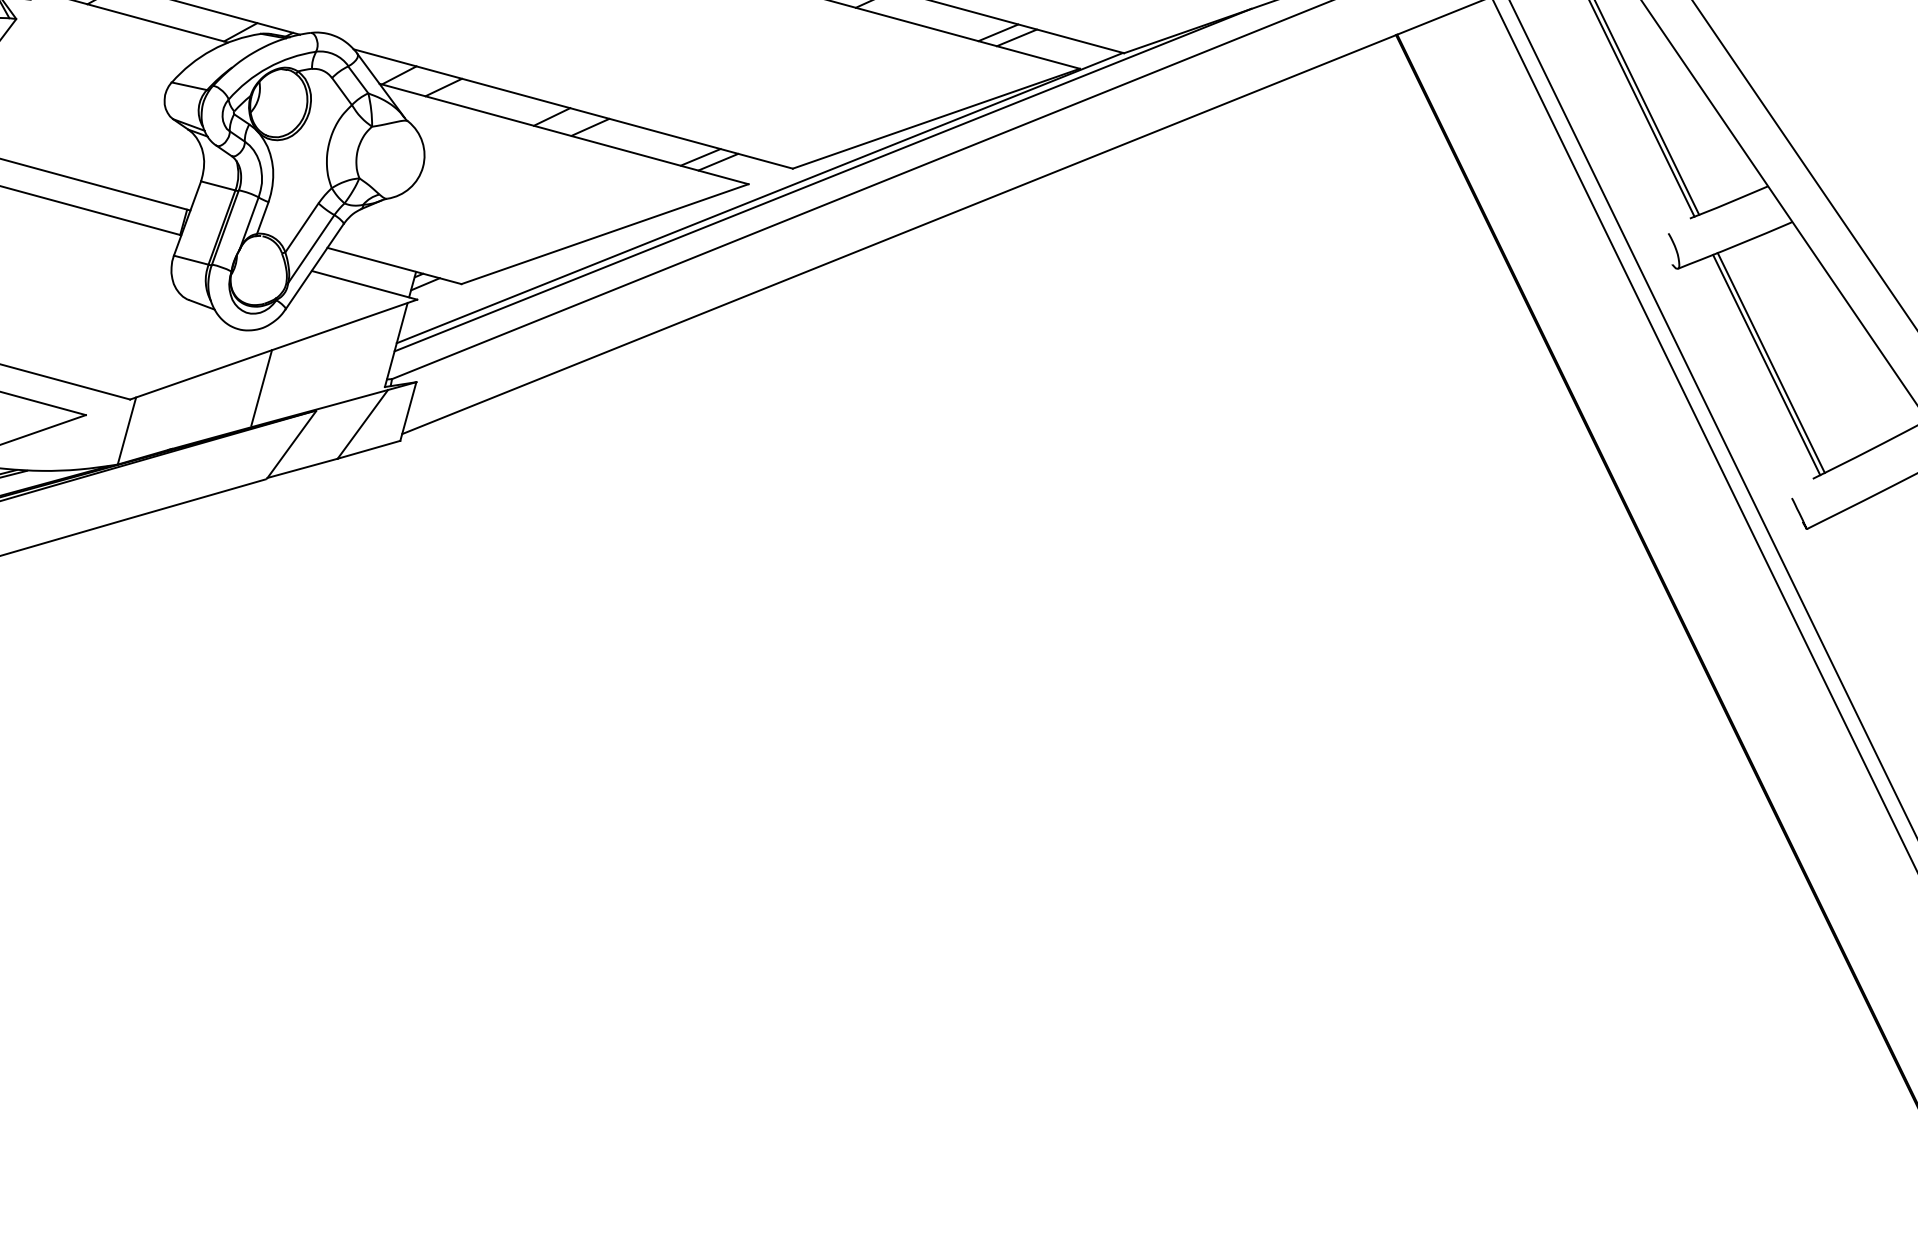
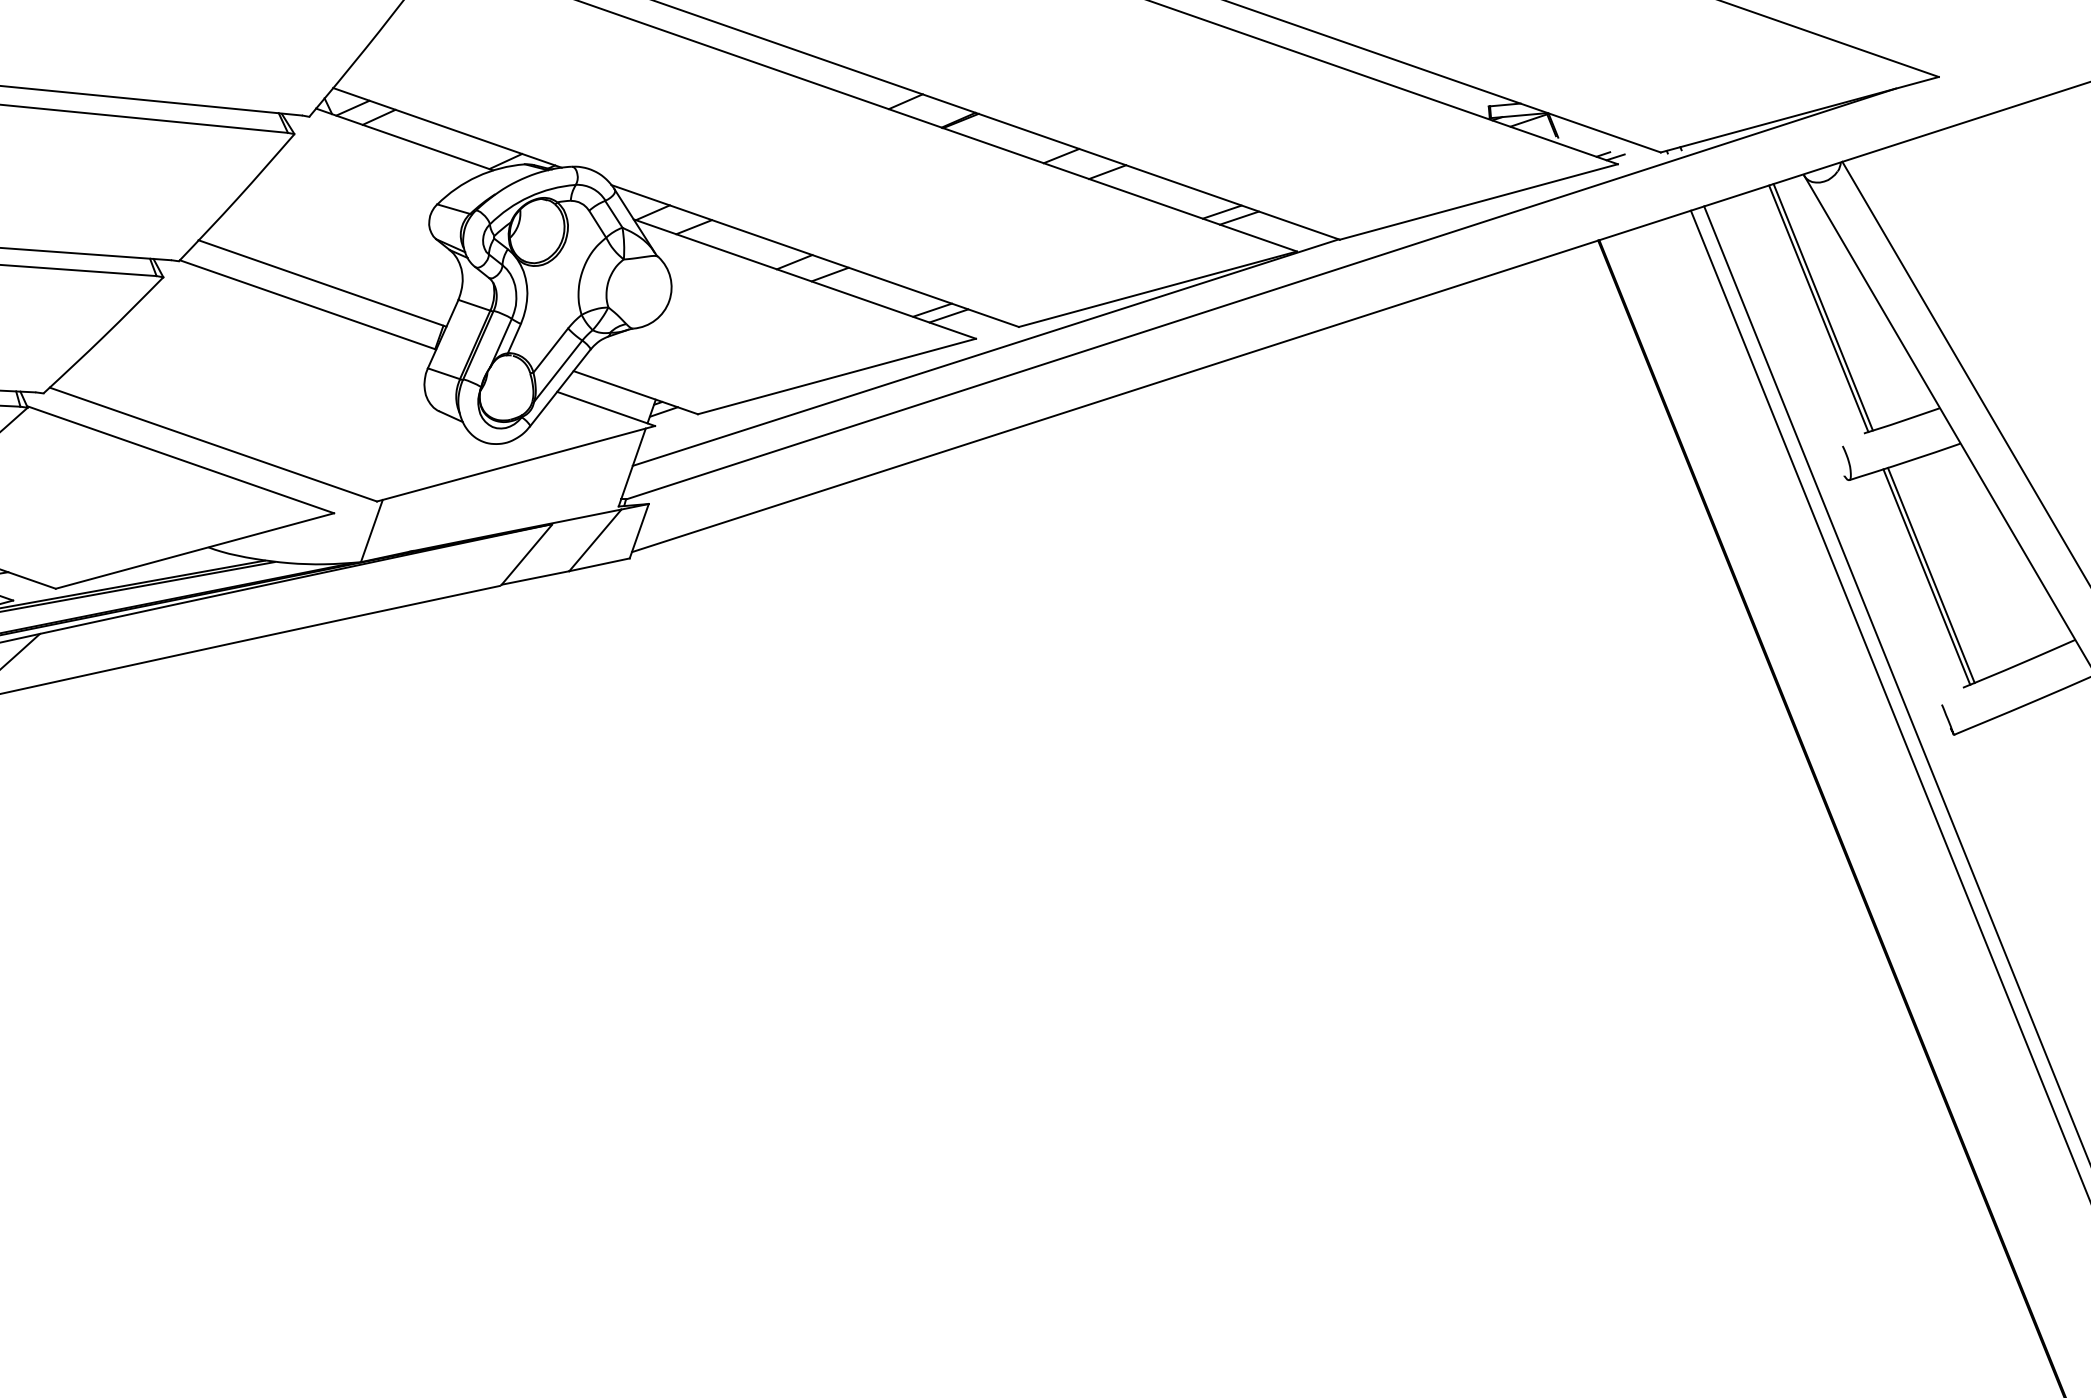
line: (822, 179) -> (1046, 339), removed
line: (261, 388) -> (501, 499), removed

